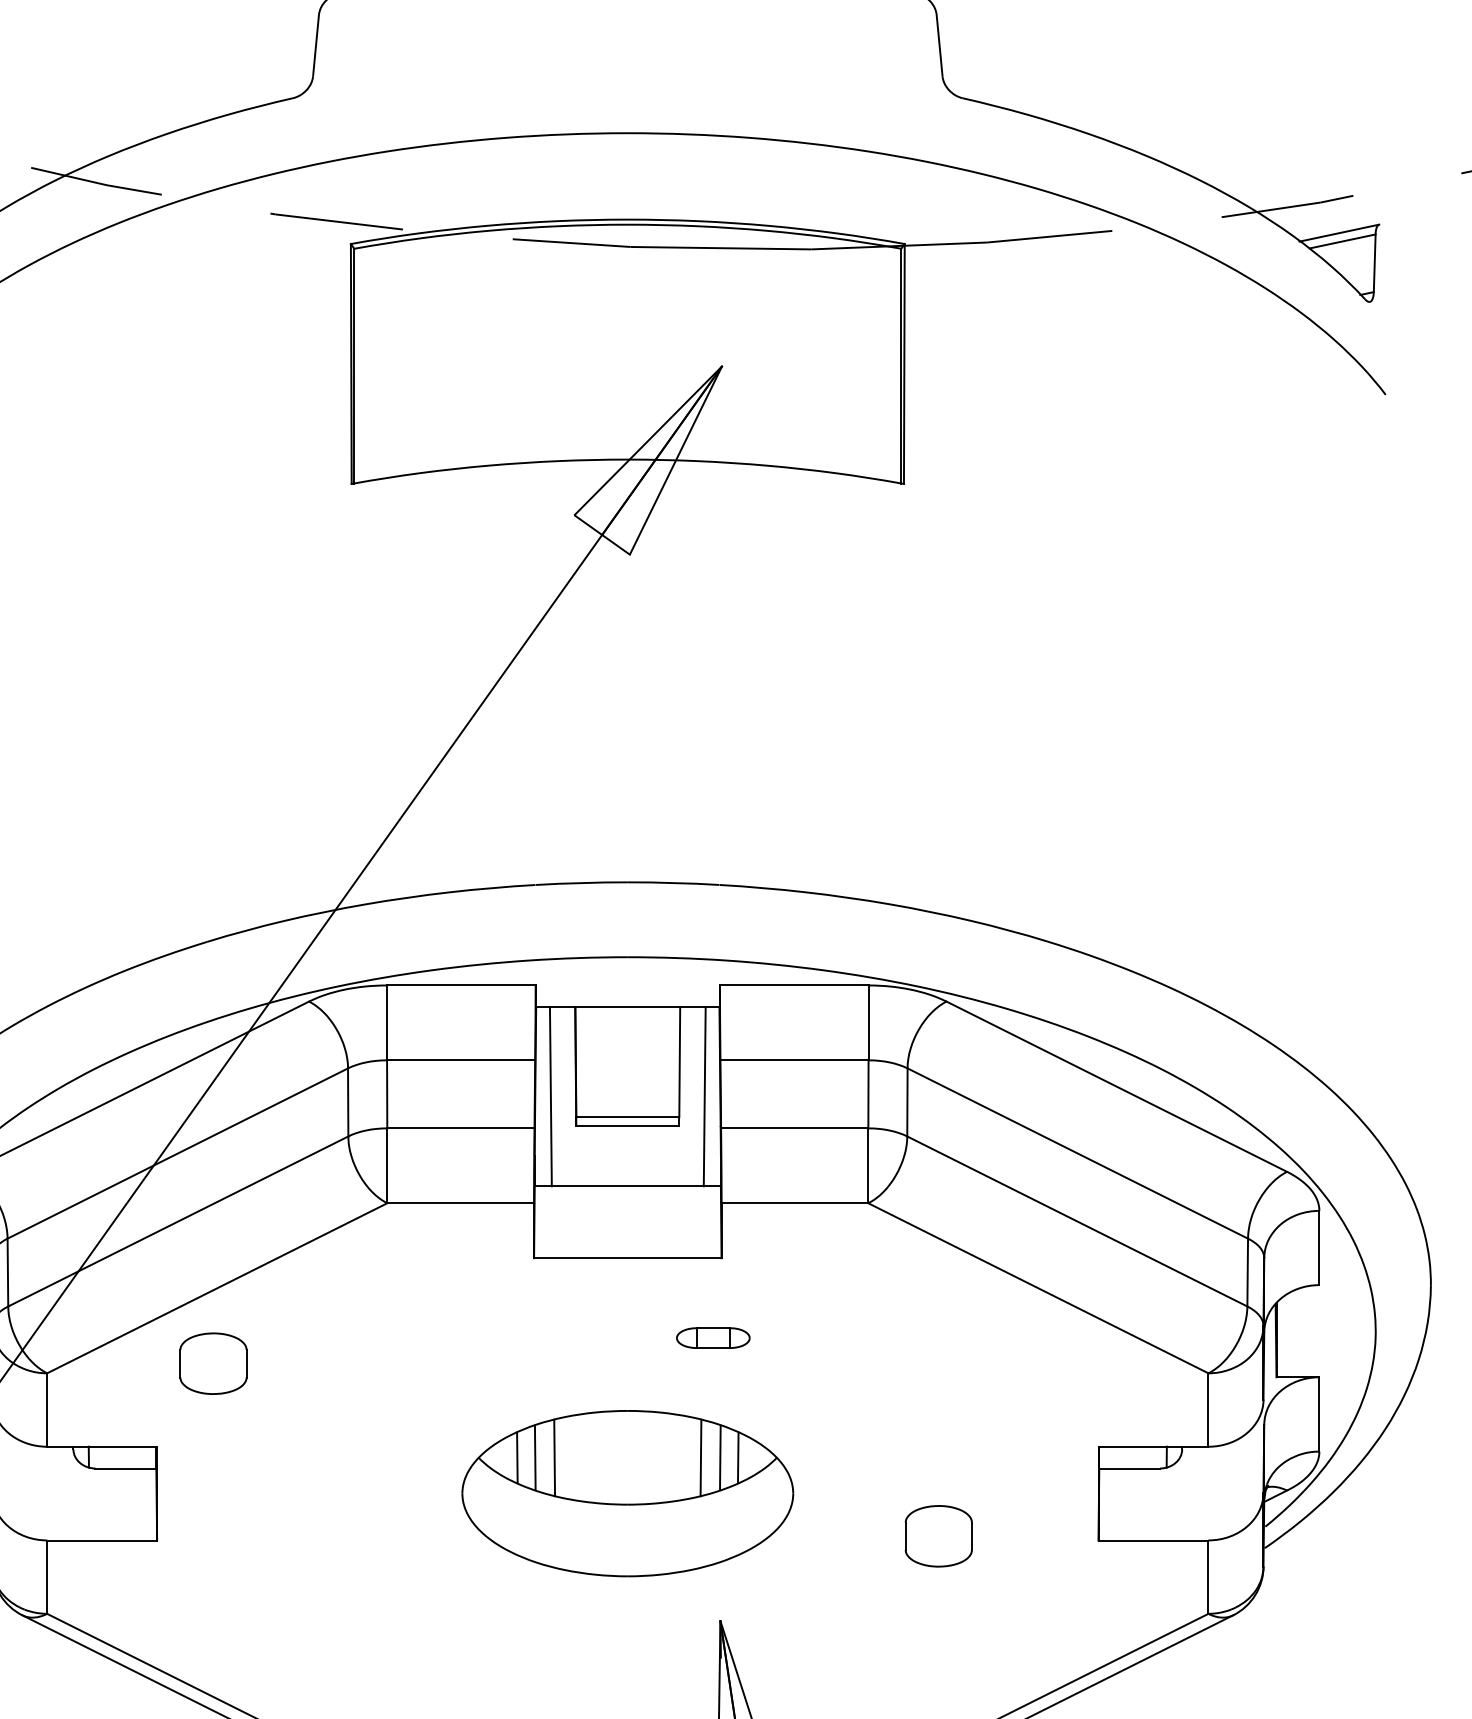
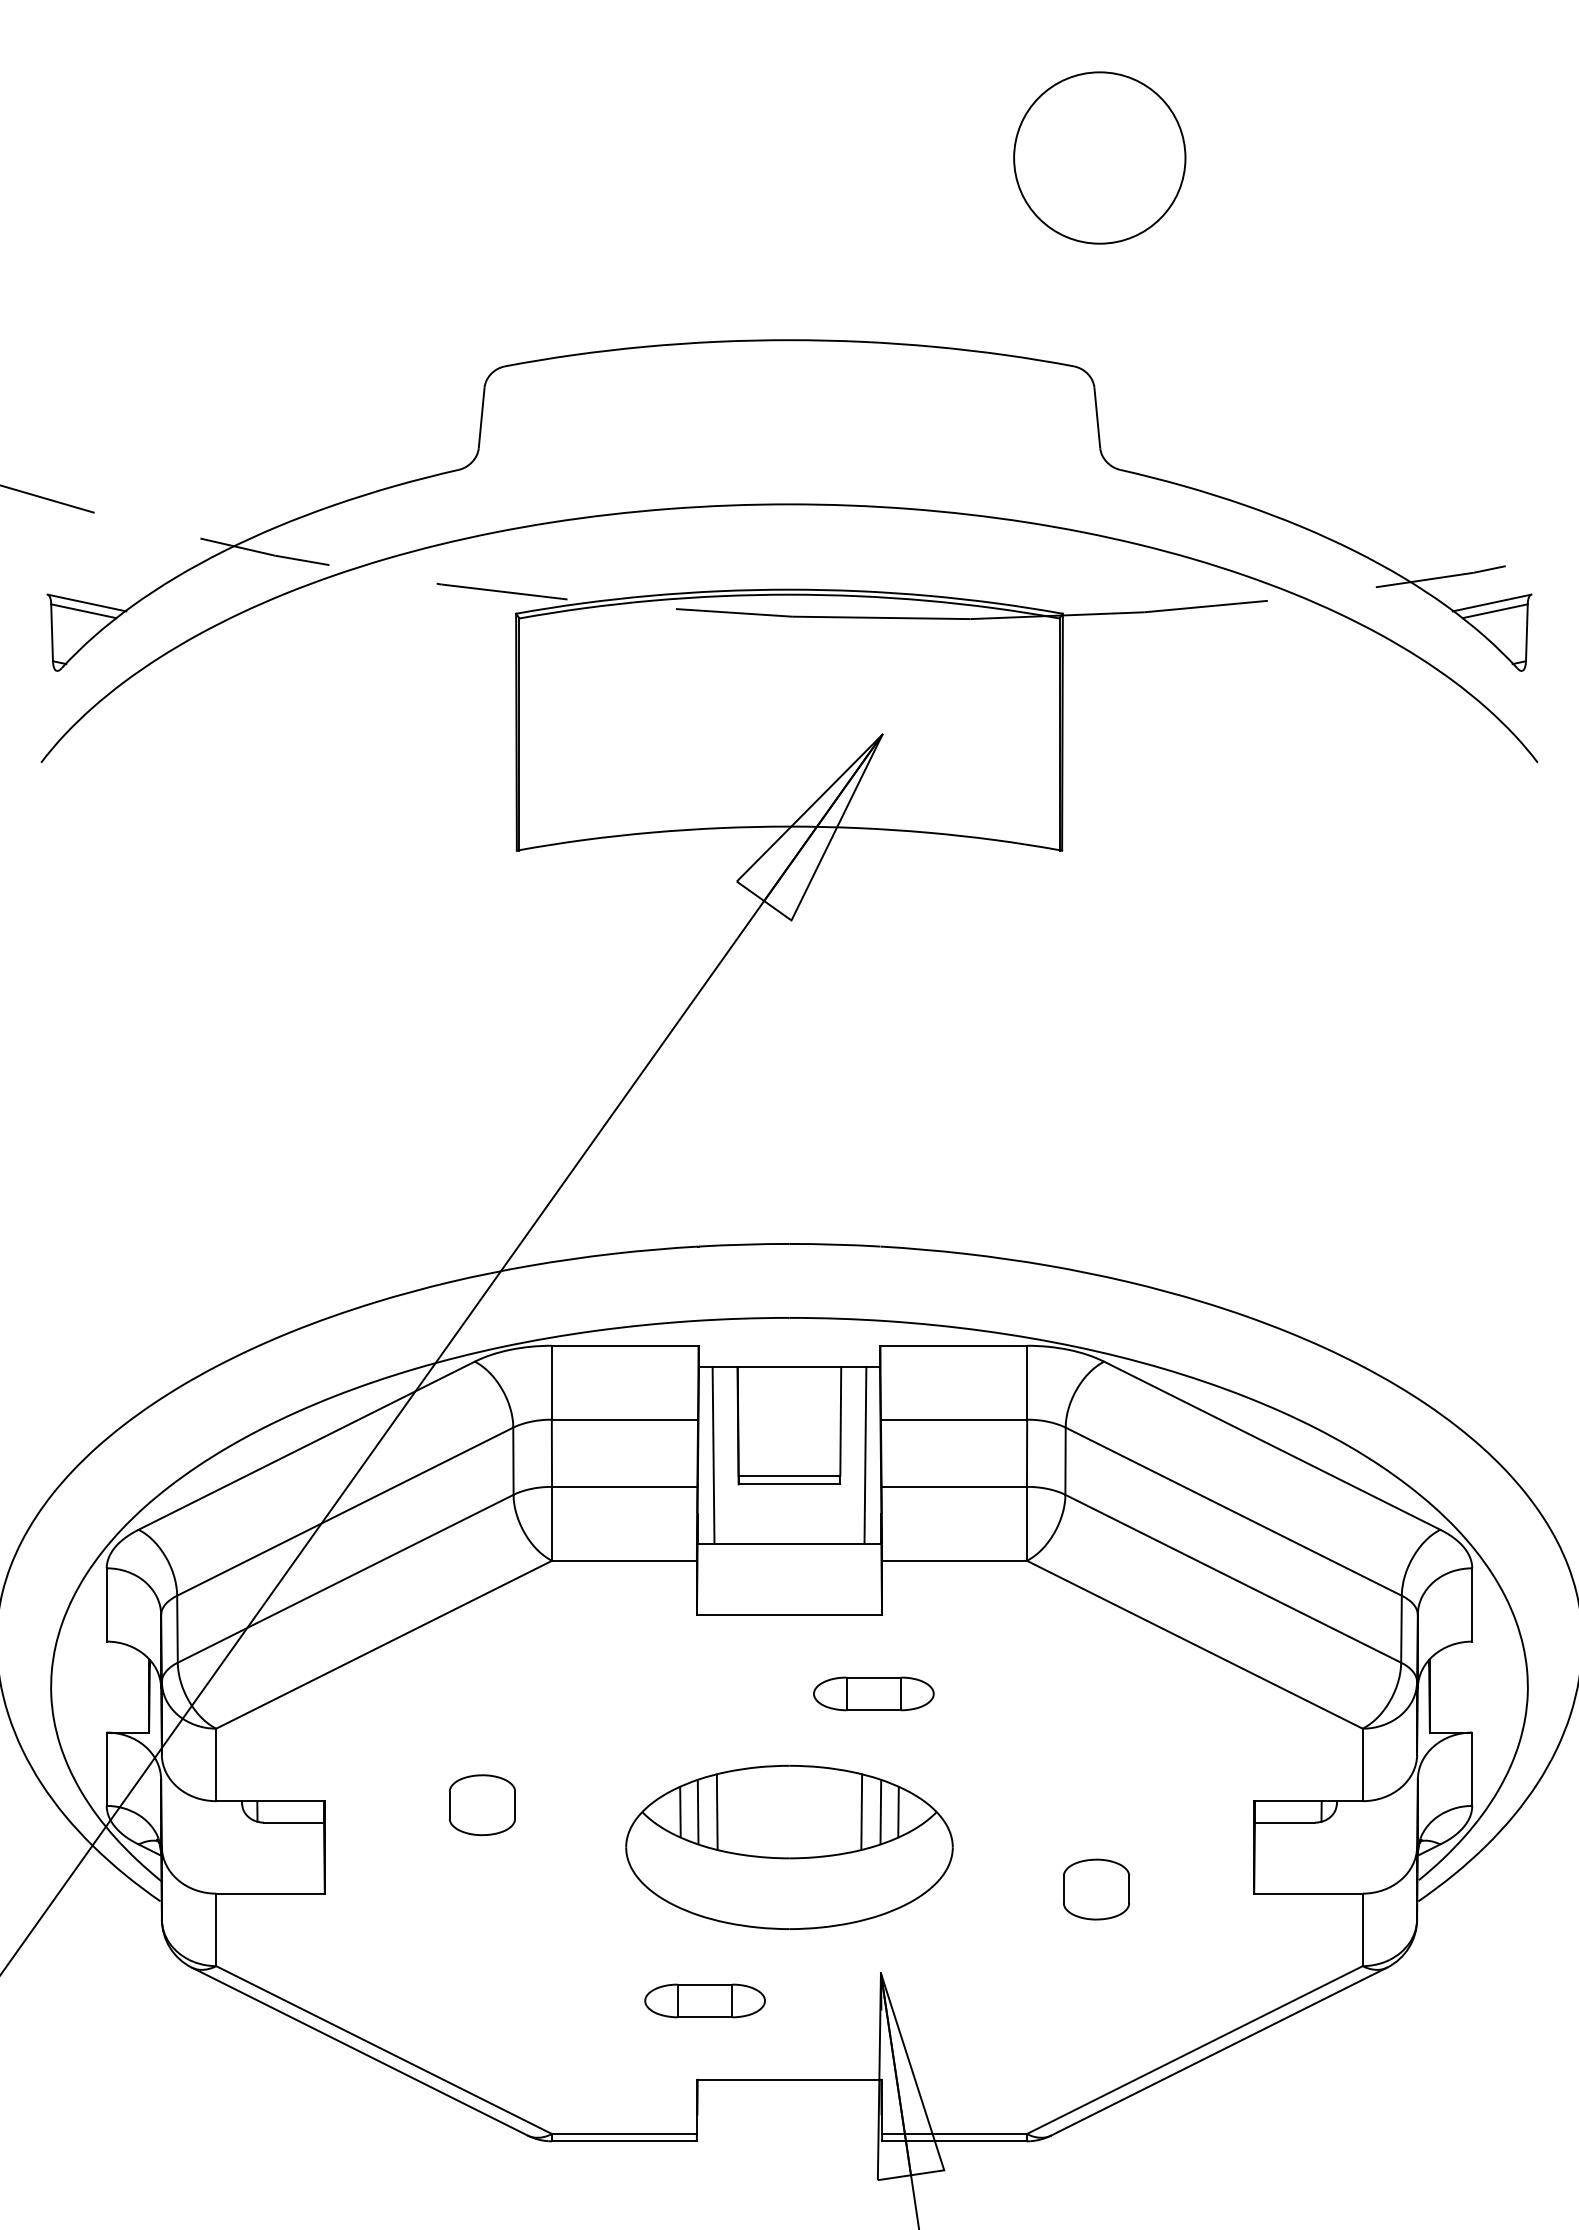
part: (712, 1337) -> (873, 1693), size x1.67
part: (212, 1364) -> (481, 1805), moved
part: (541, 1648) -> (704, 2000), added

